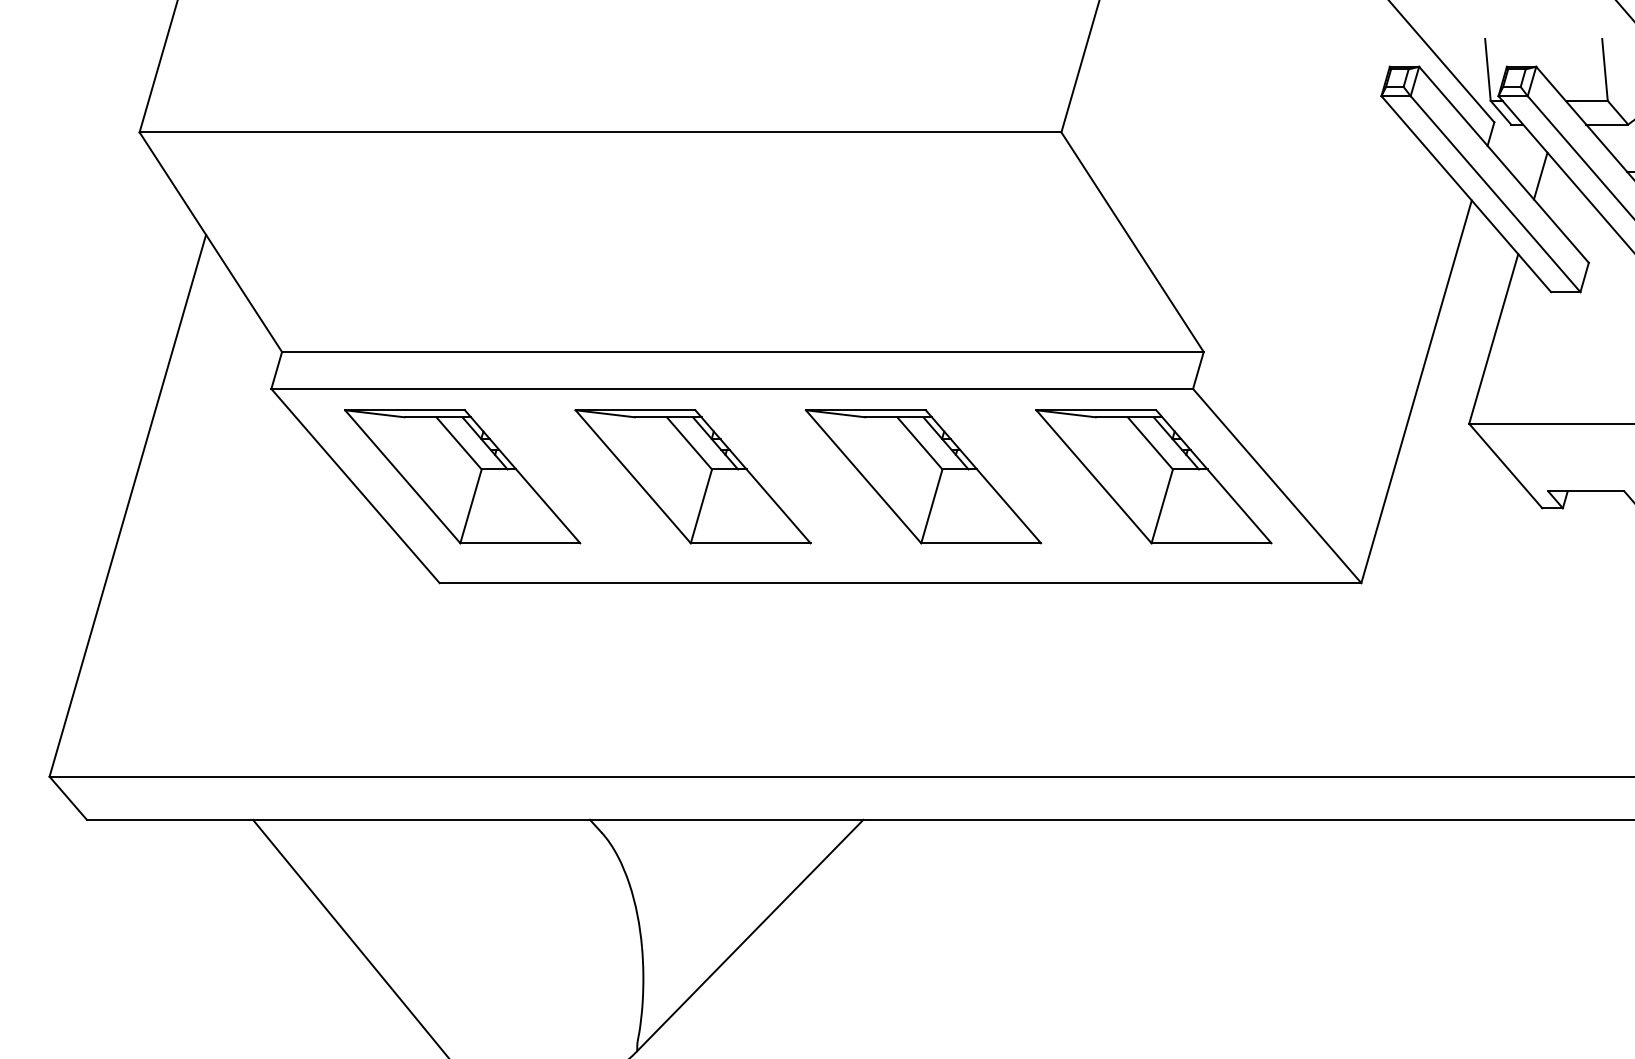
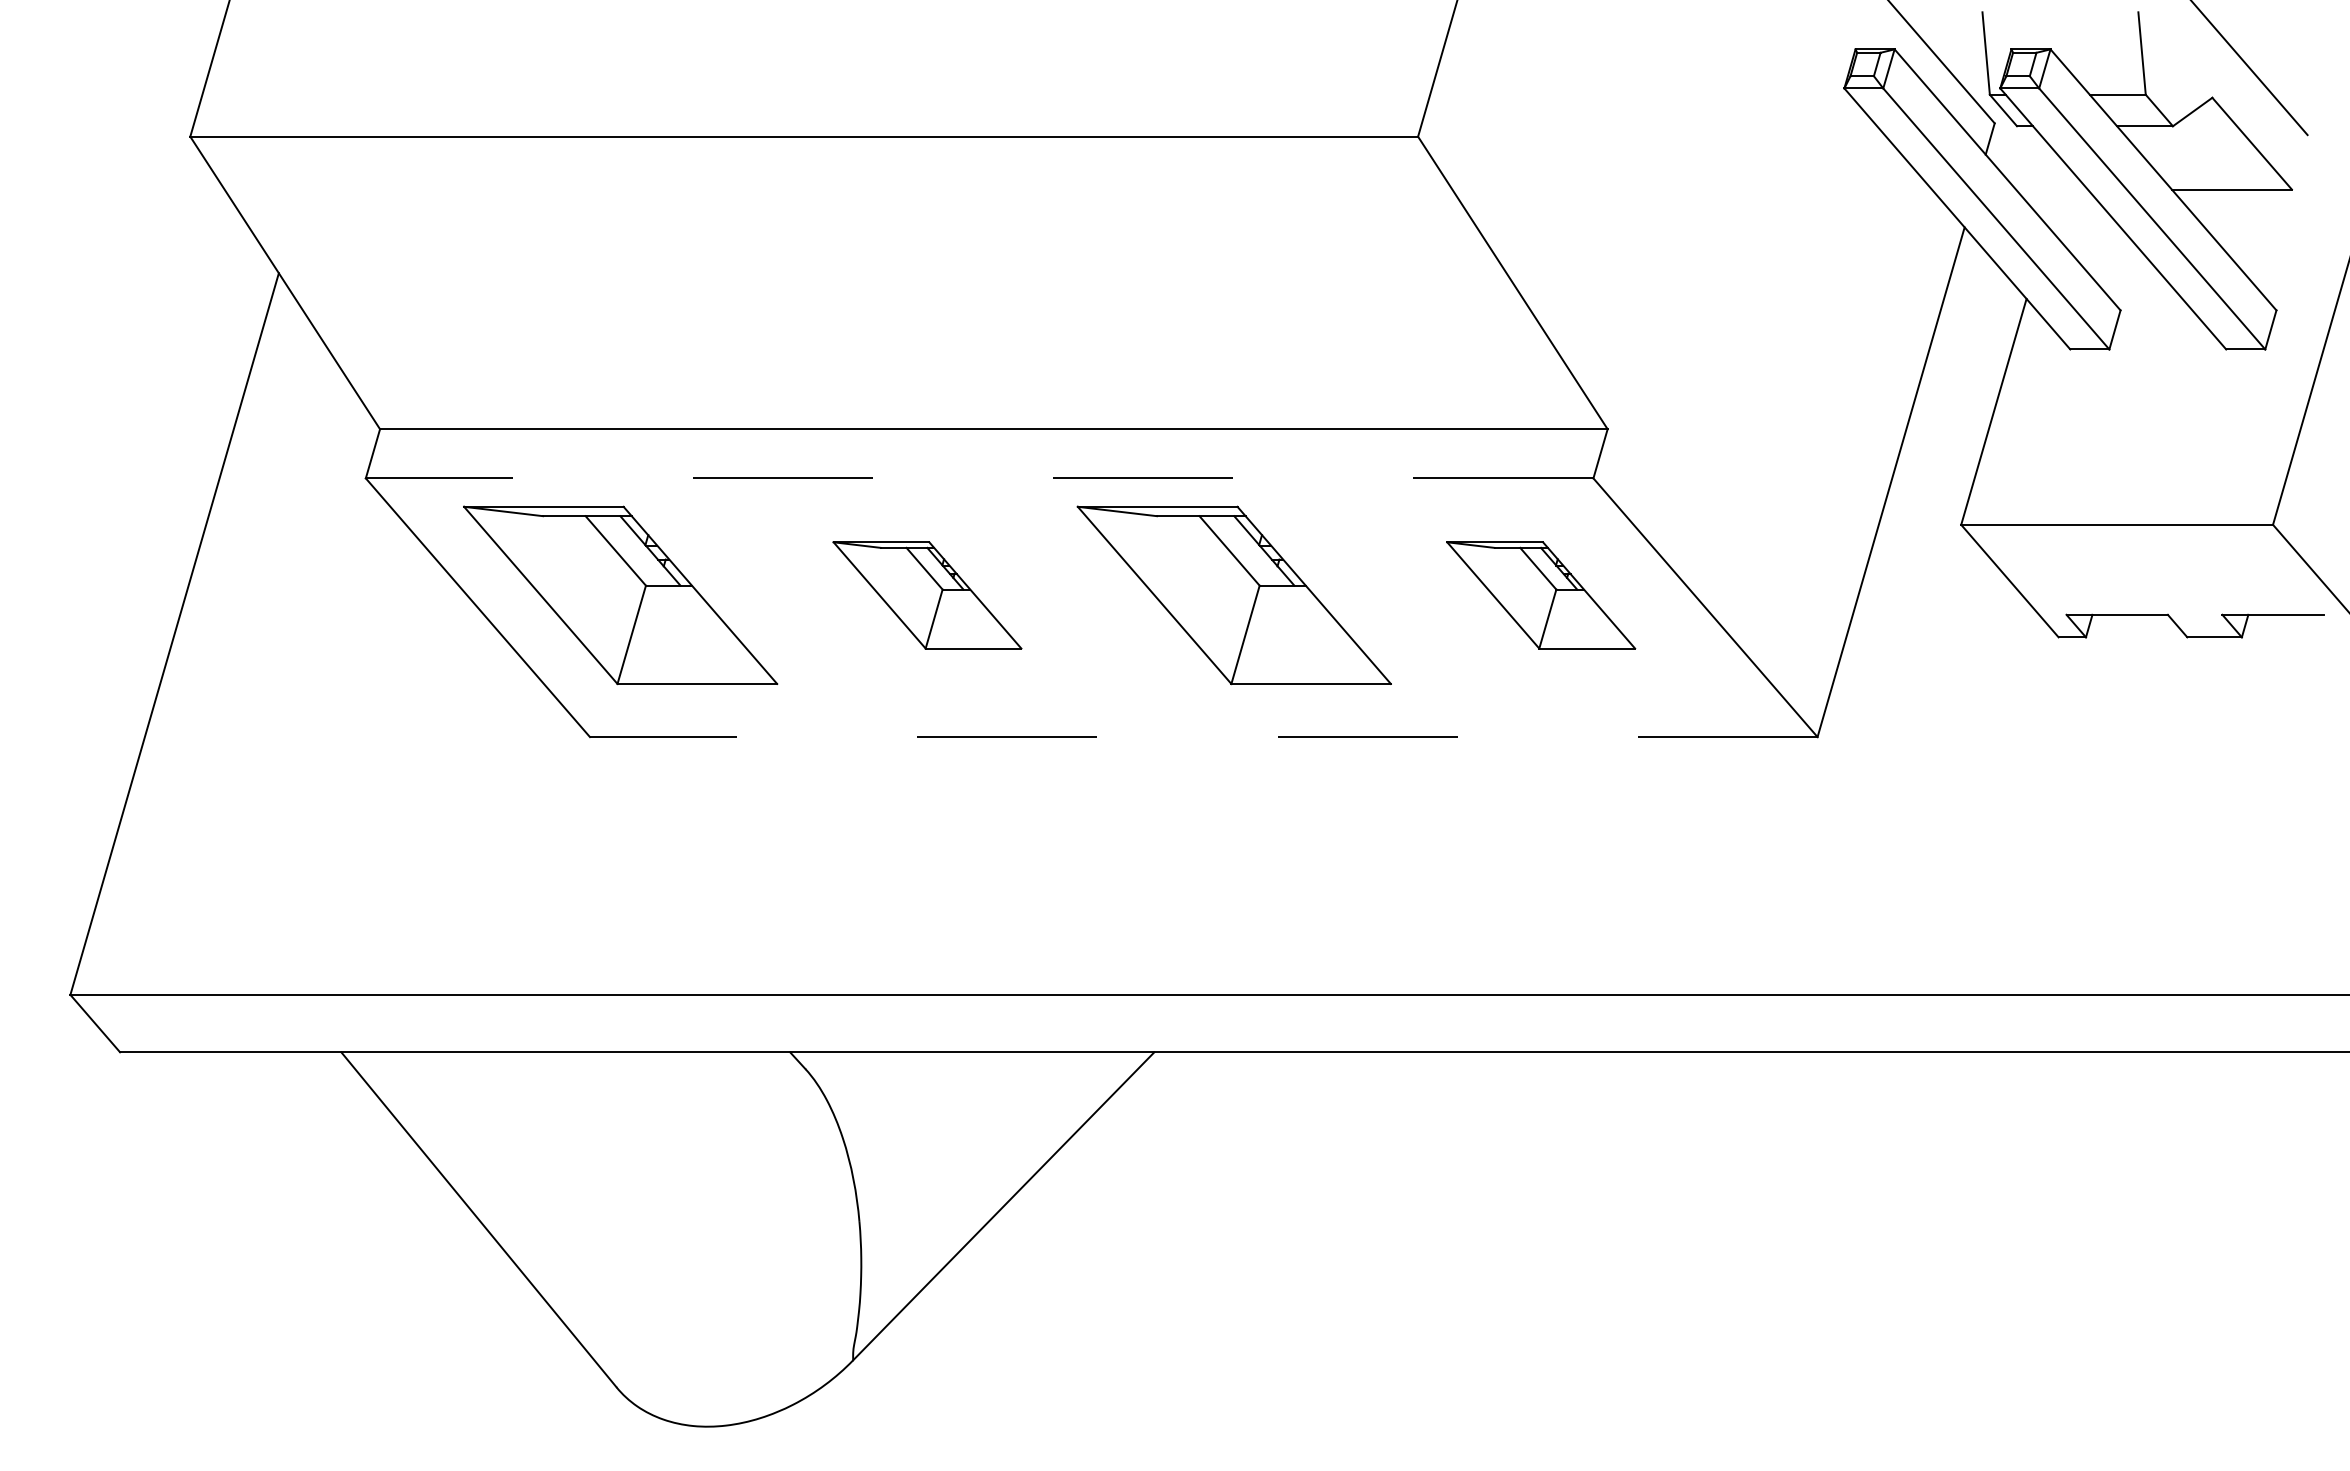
line: (1540, 175) -> (2056, 194), removed
line: (732, 389) -> (979, 478), solid -> dashed
part: (693, 476) -> (927, 595), size x0.6
part: (1153, 476) -> (1540, 595), size x0.6
line: (900, 583) -> (1203, 737), solid -> dashed

